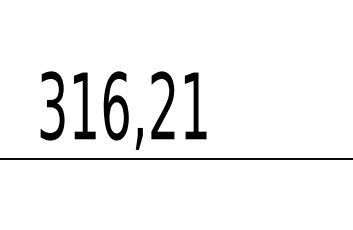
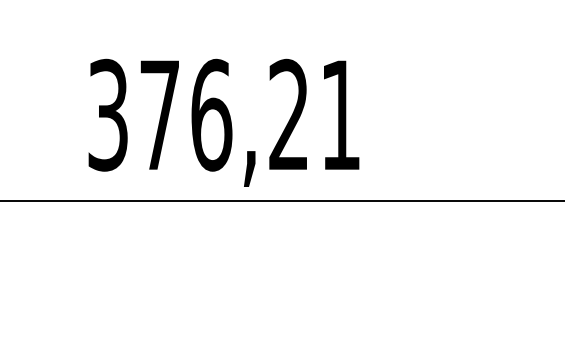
text: (83, 105) -> (158, 114), 316,21 -> 376,21

